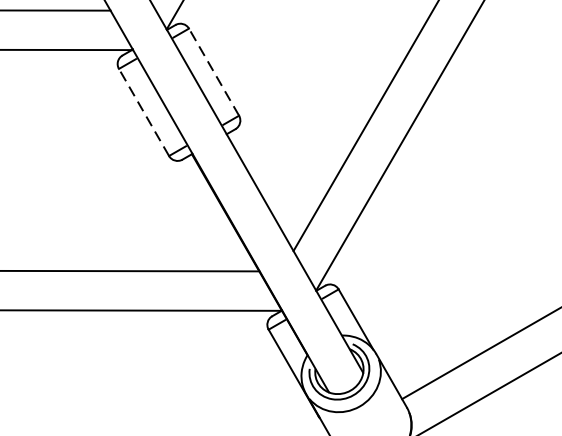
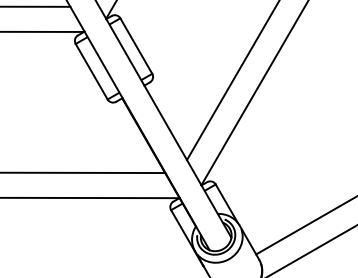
line: (214, 71) -> (136, 45), dashed -> solid
line: (143, 112) -> (91, 71), dashed -> solid

